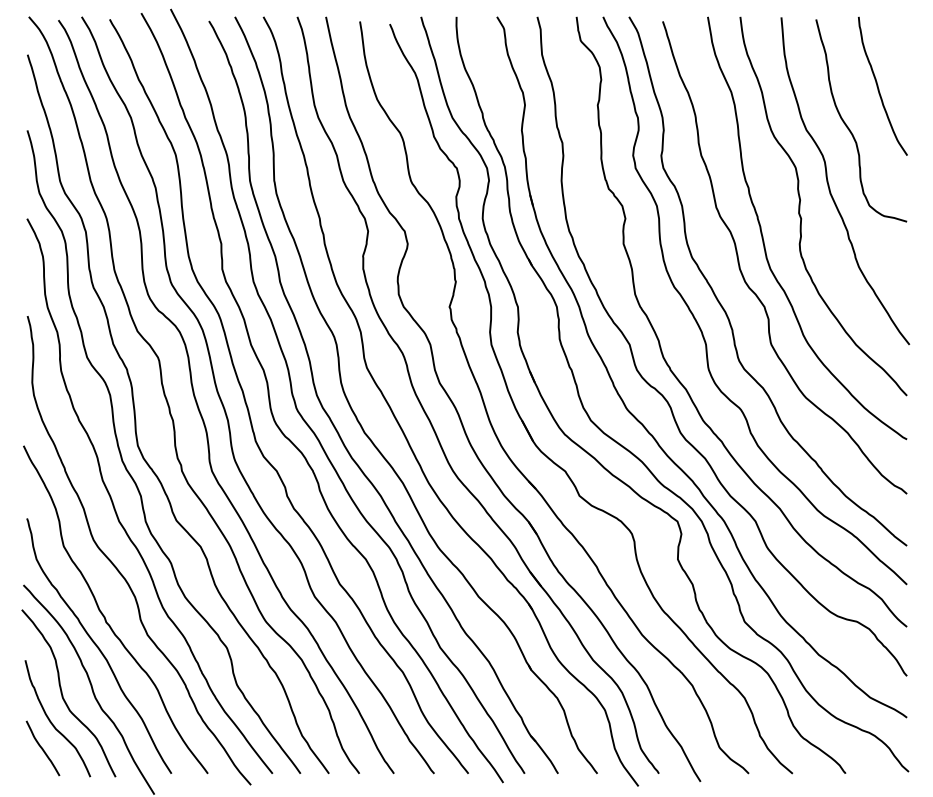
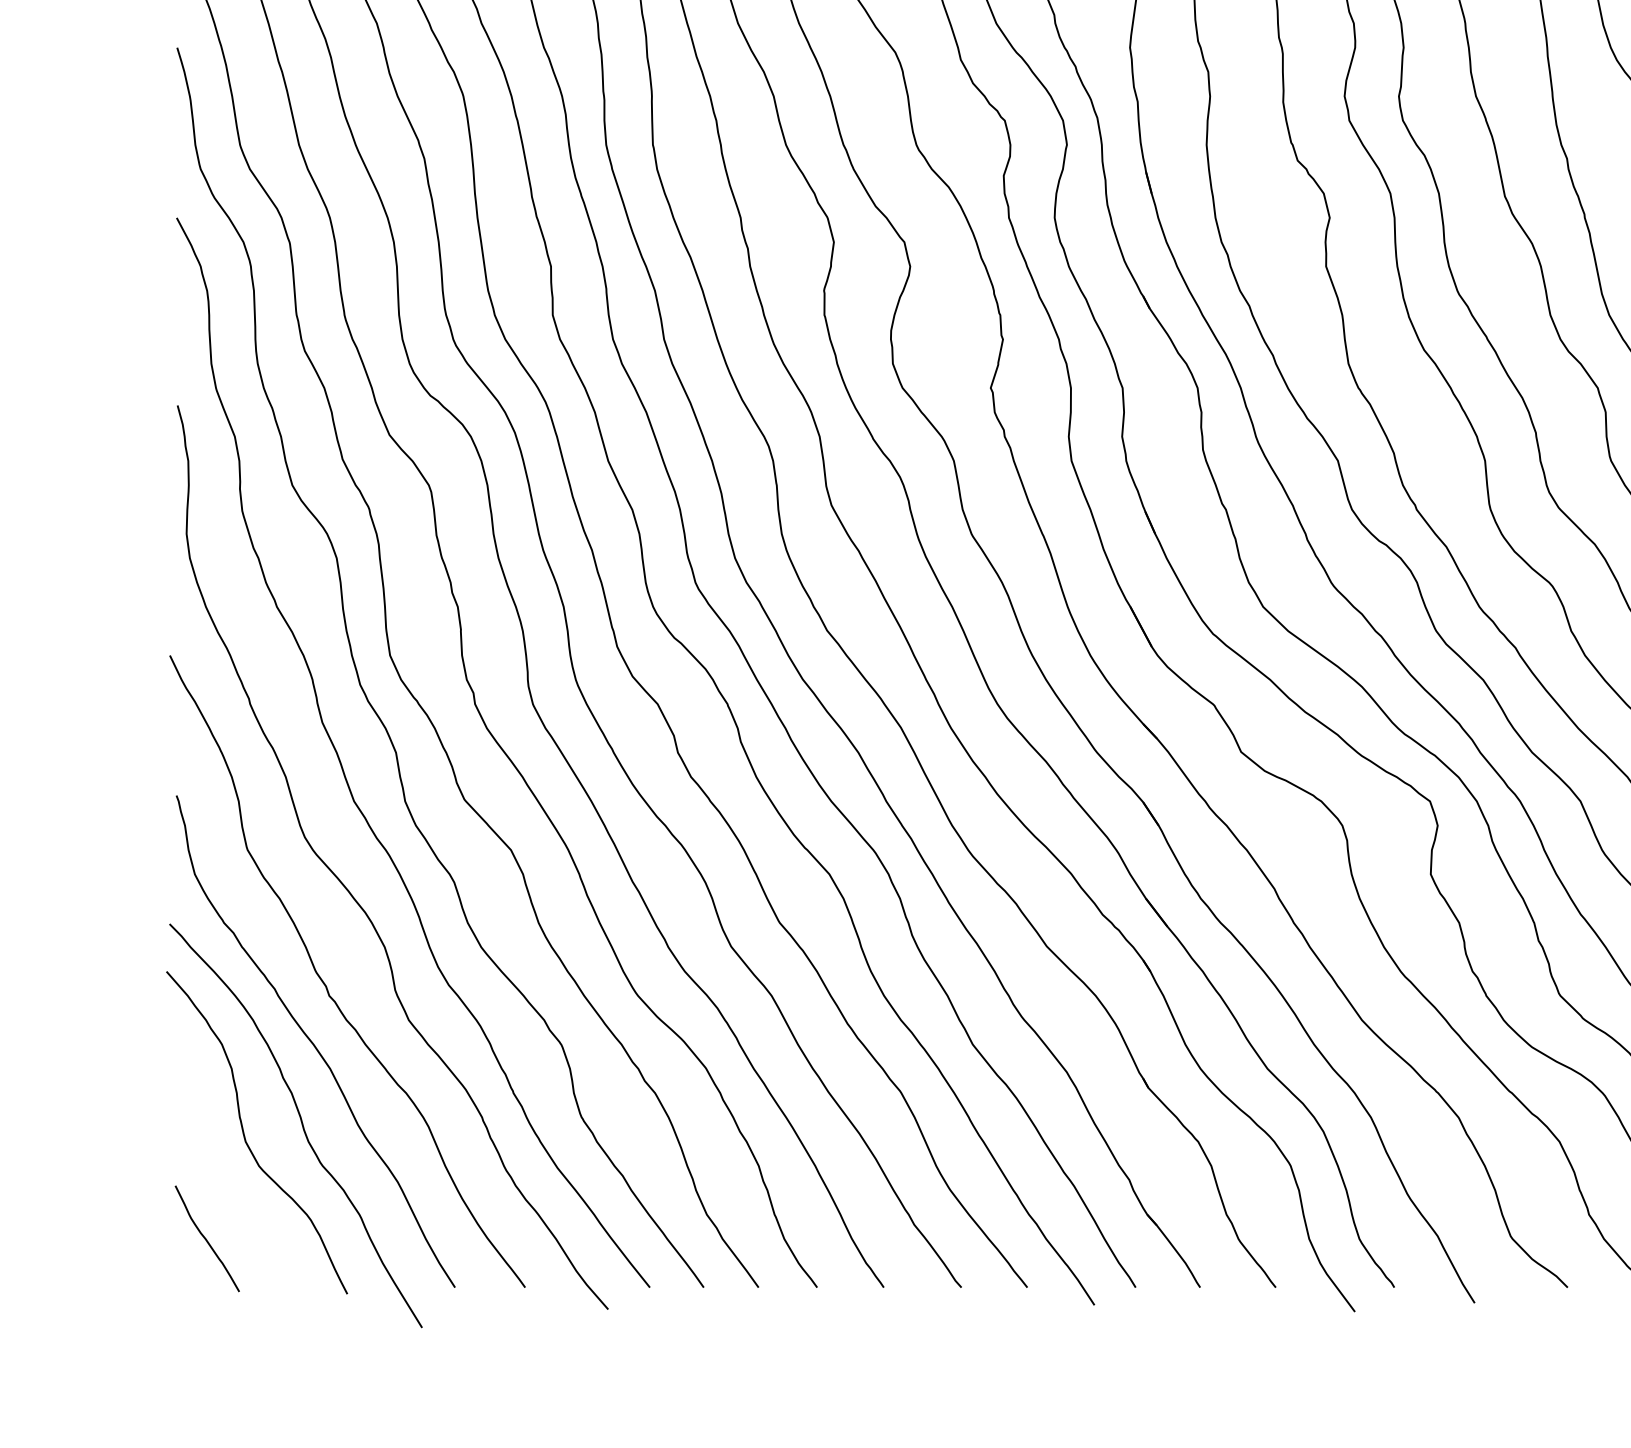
curve: (52, 722) -> (225, 1188), removed

